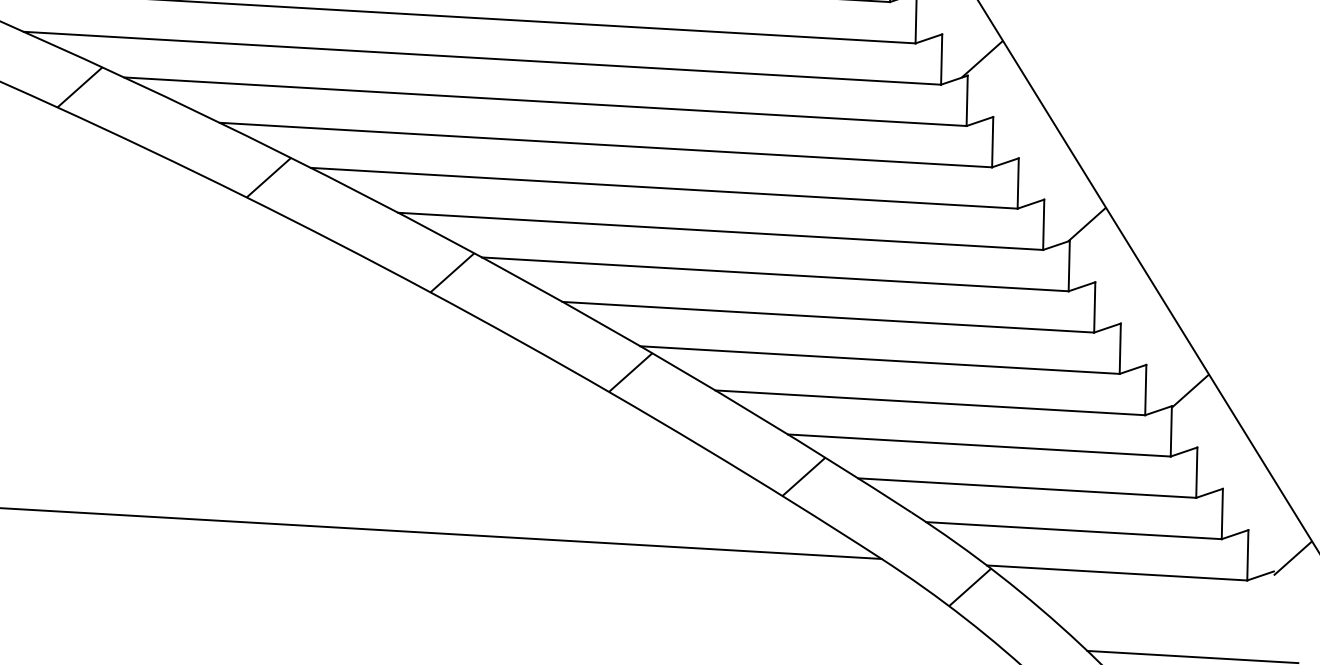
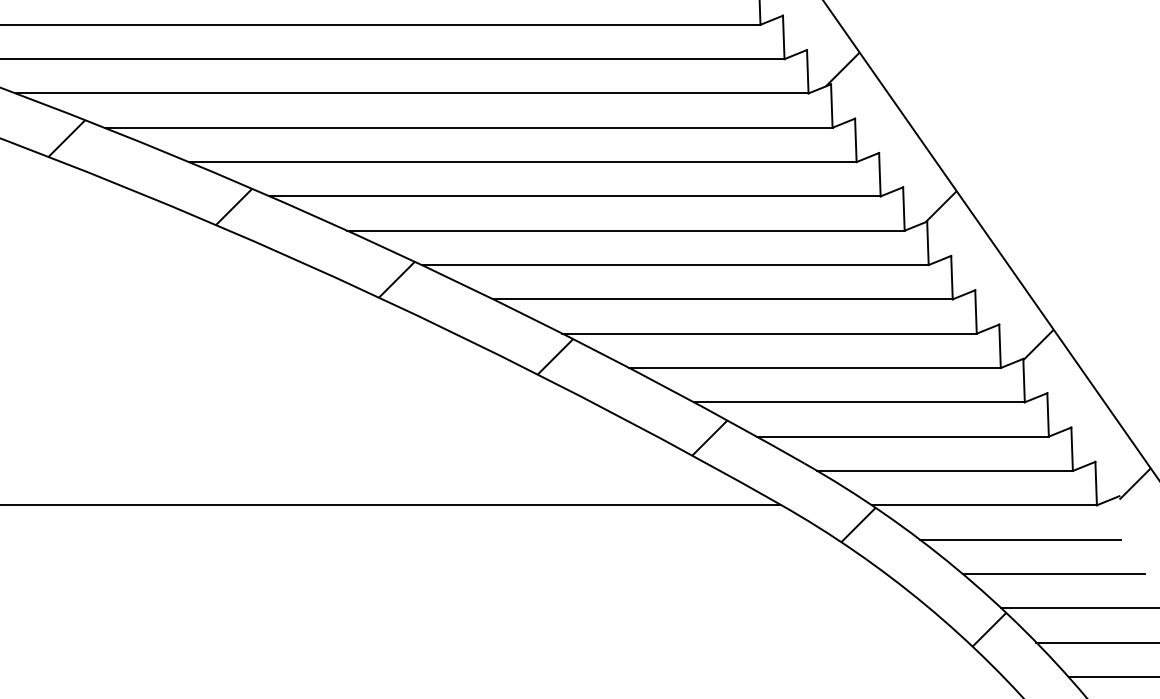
line: (1155, 614) -> (1019, 539), added

